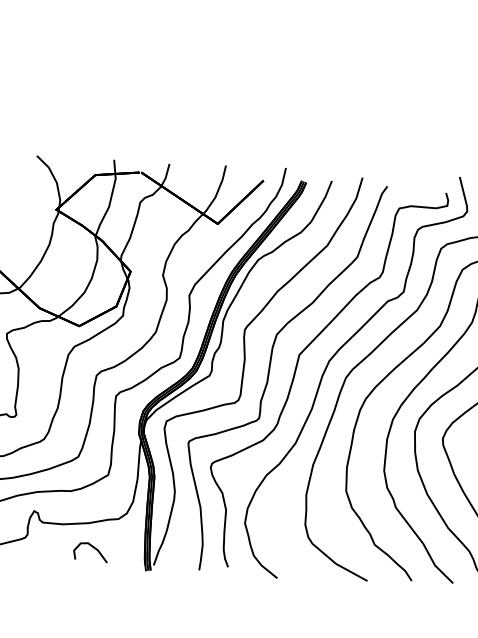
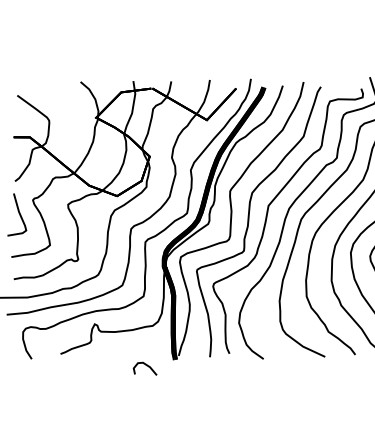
curve: (92, 549) -> (146, 366), moved

